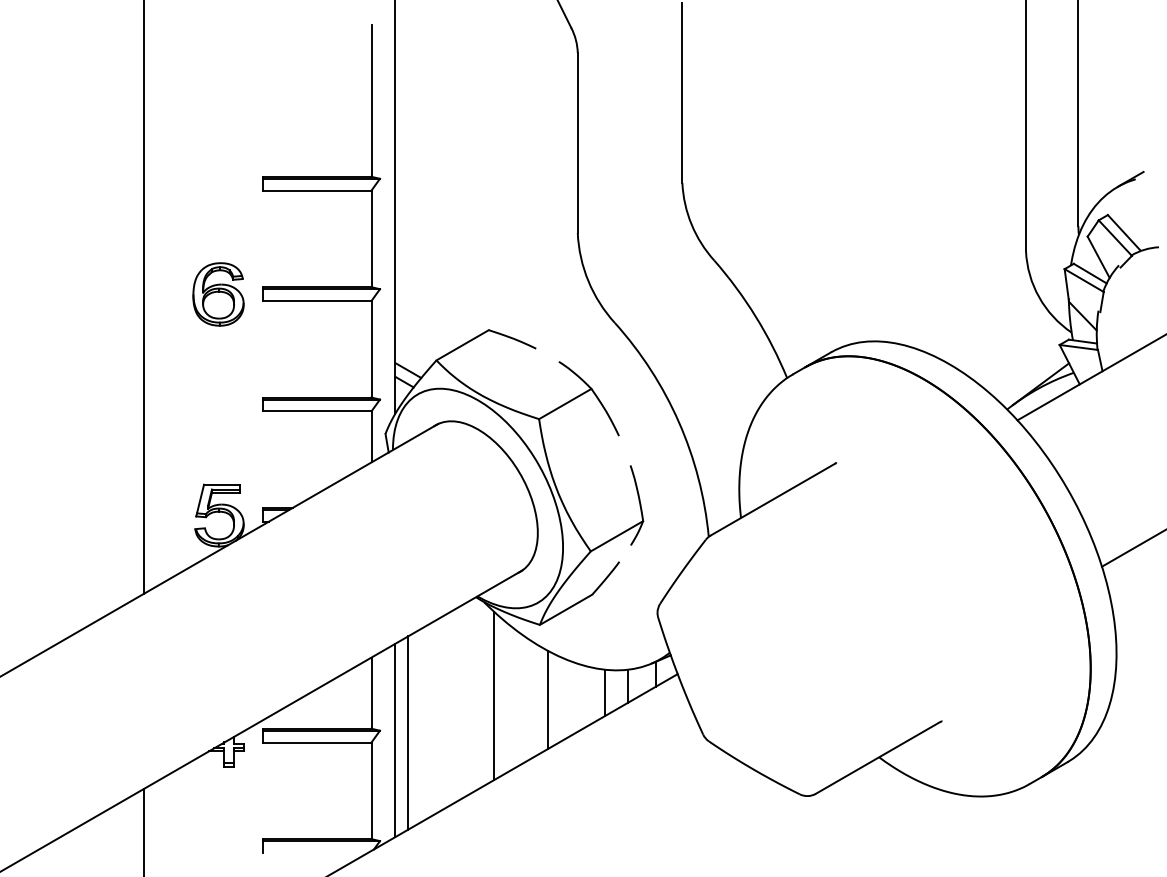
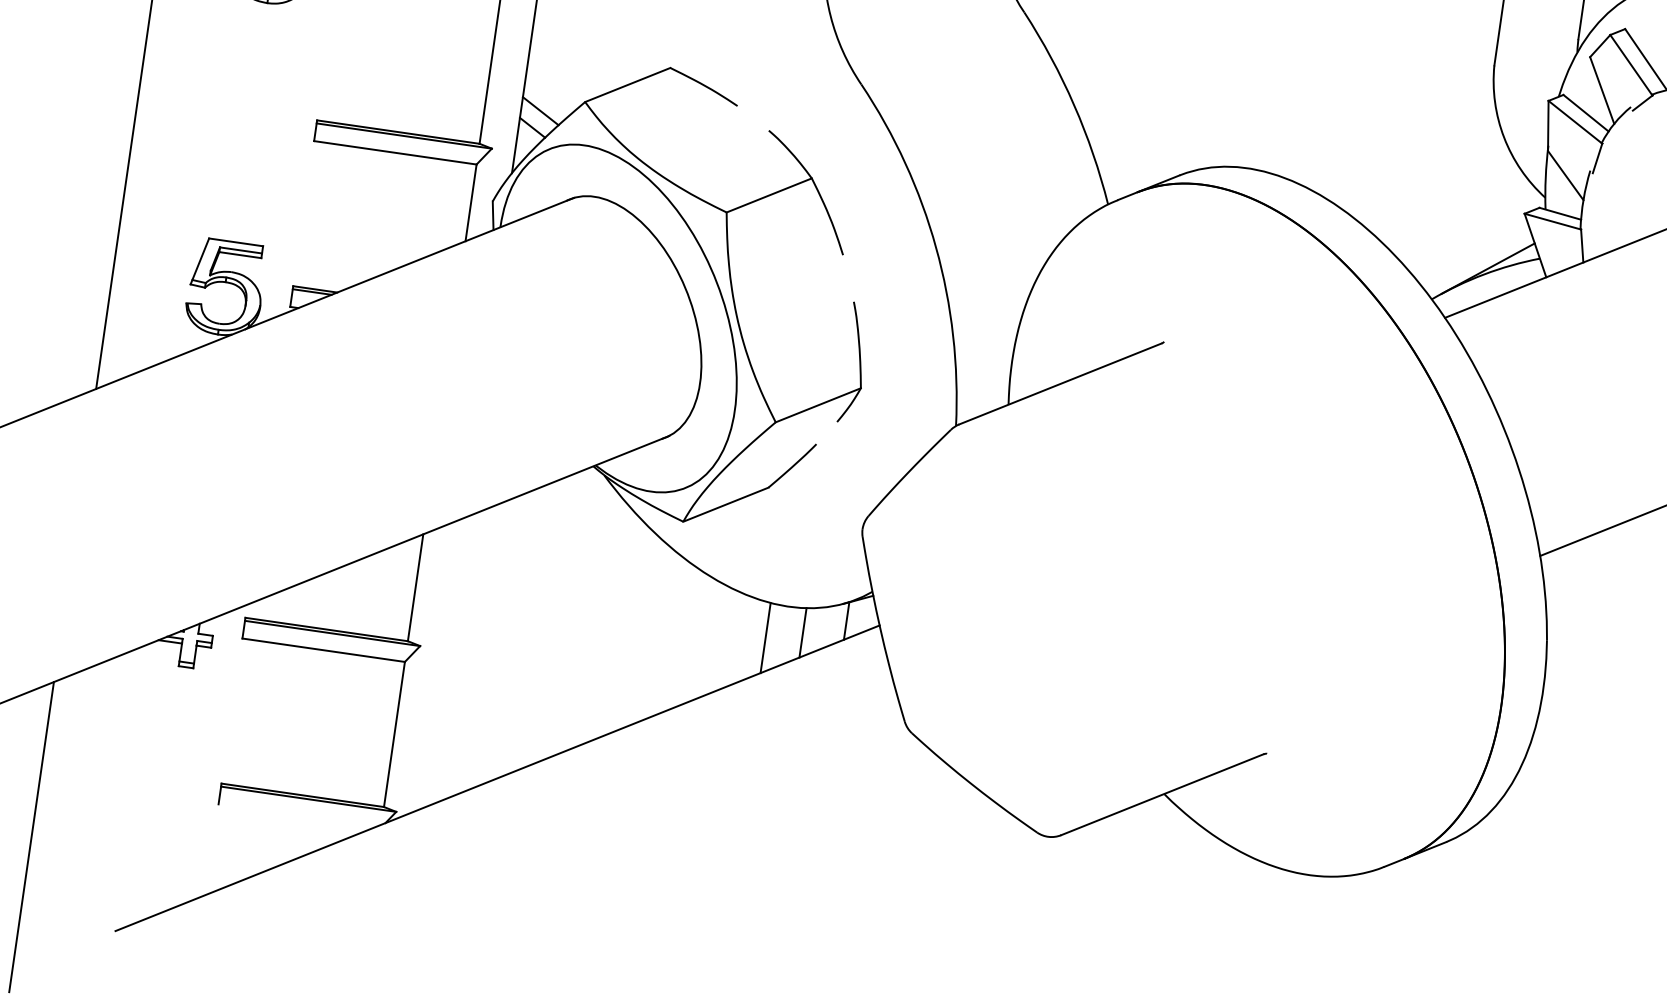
line: (494, 695) -> (599, 617), removed
line: (548, 699) -> (680, 635), removed
line: (408, 732) -> (462, 654), removed
line: (395, 740) -> (441, 664), removed

